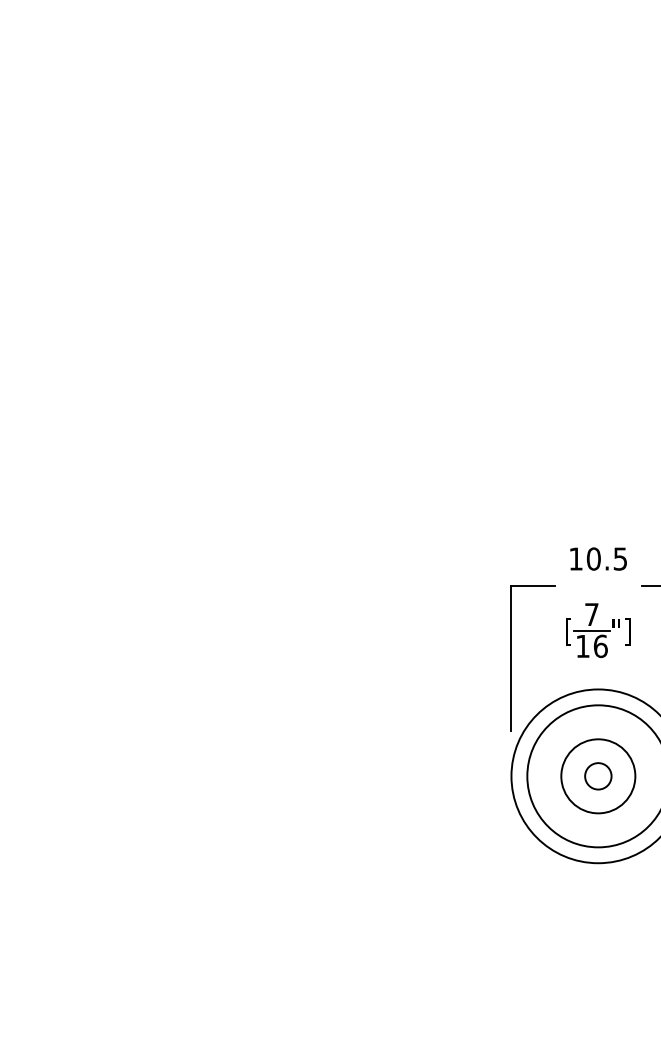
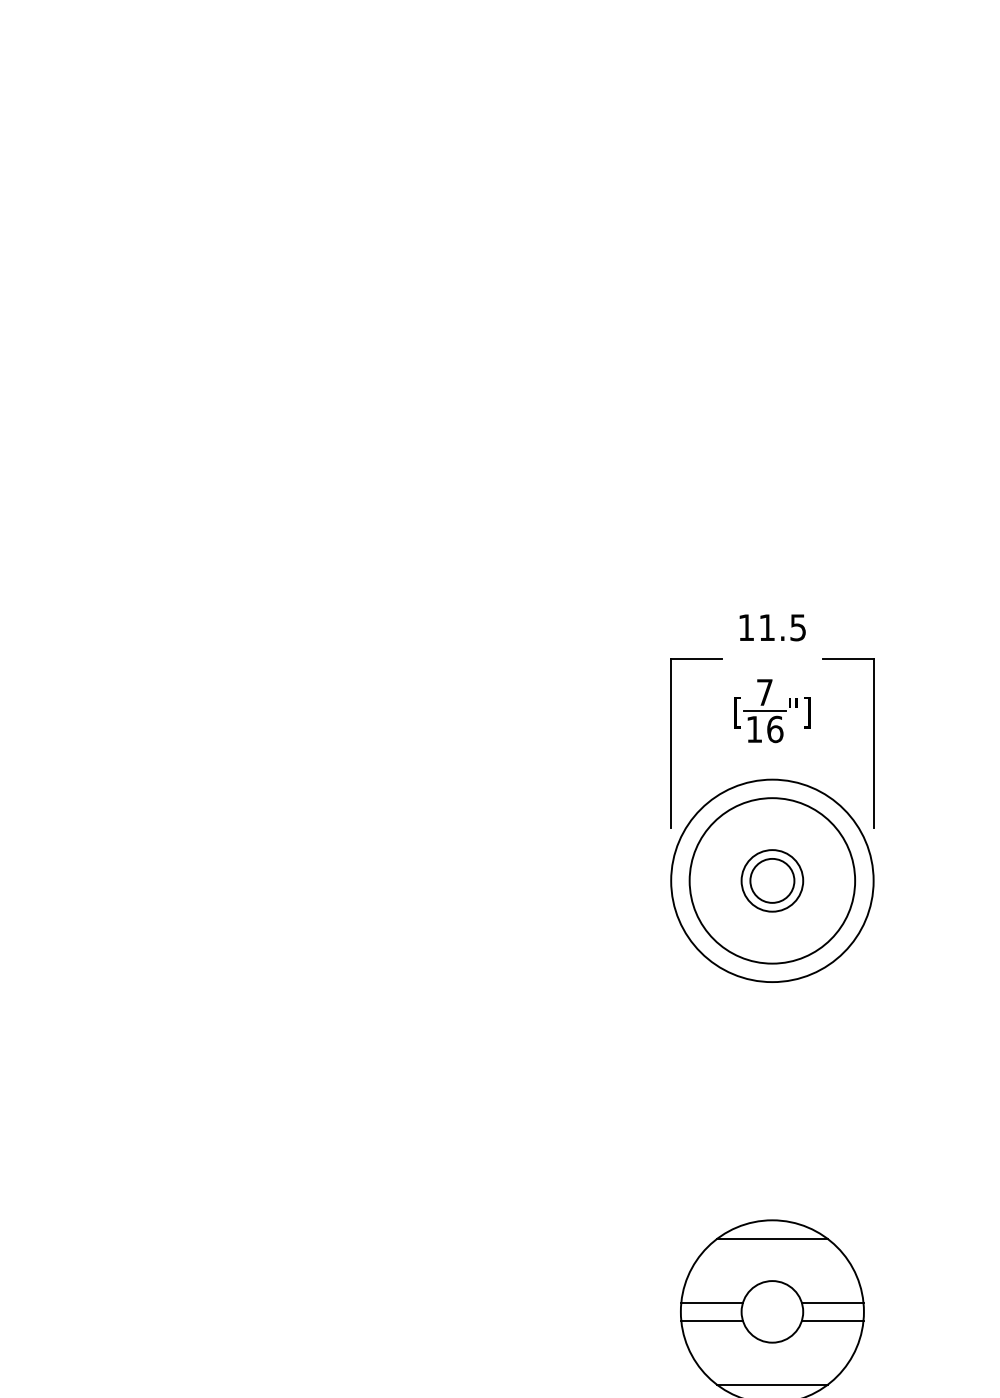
text: (594, 558) -> (767, 627), 10.5 -> 11.5
circle: (598, 776) -> (772, 880), size x0.71
circle: (598, 776) -> (772, 880), size x1.43

